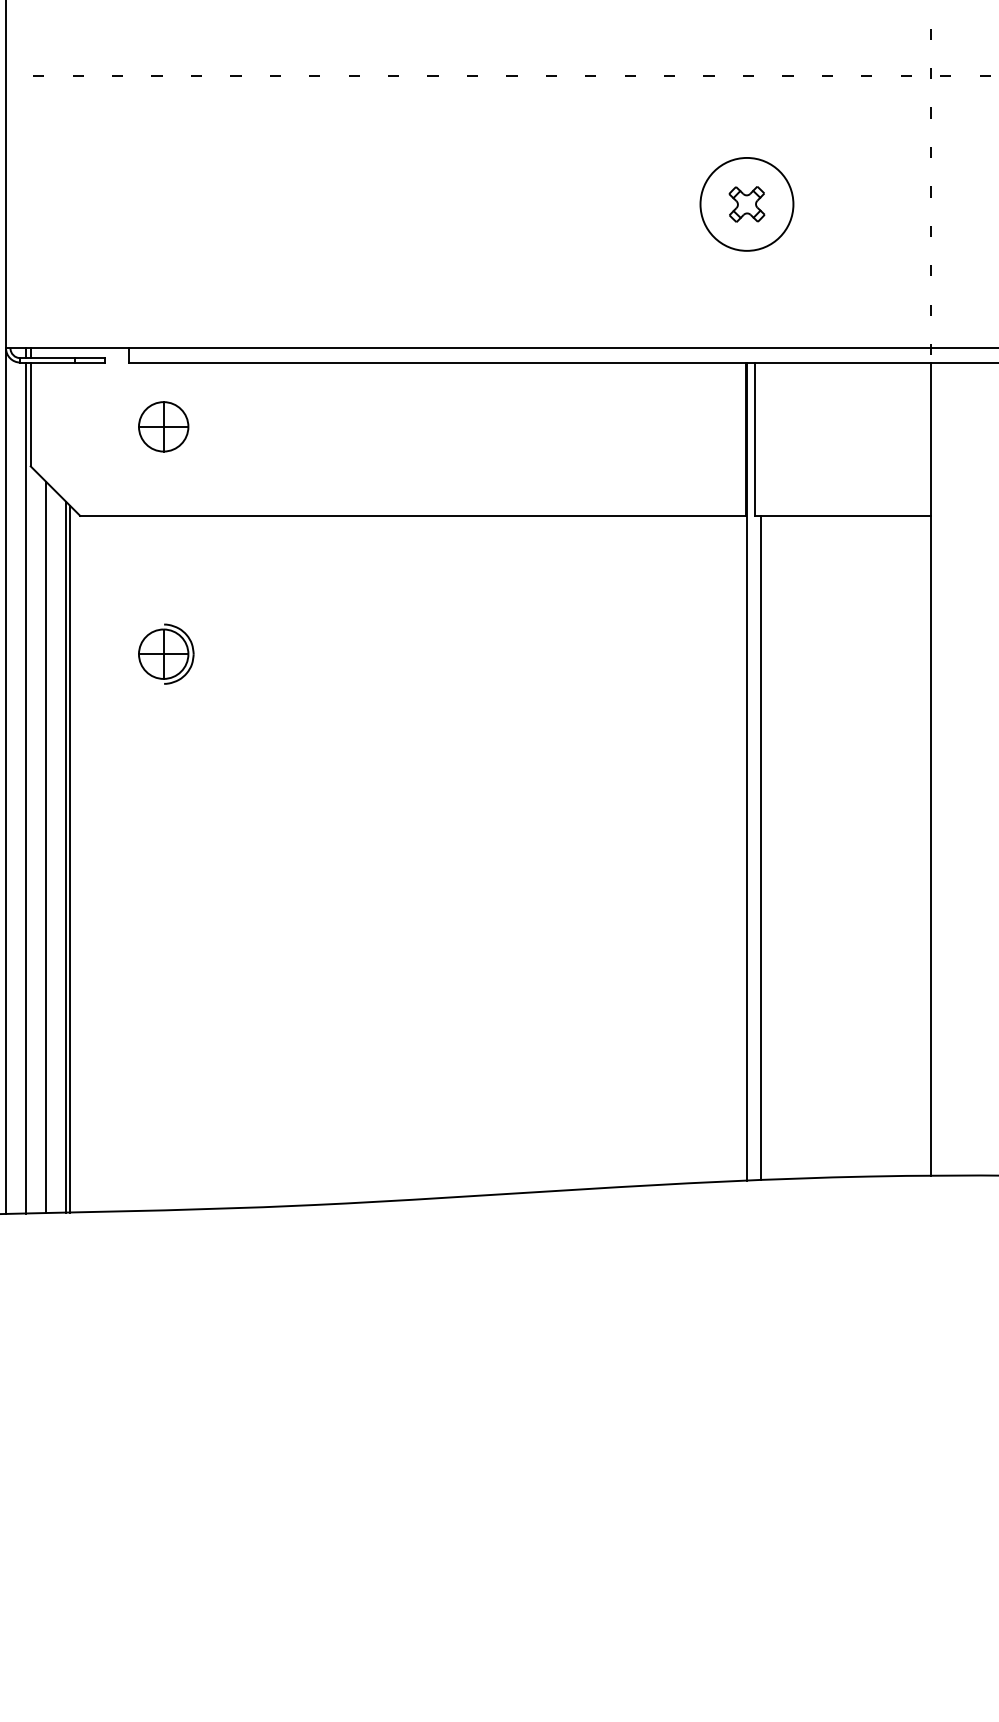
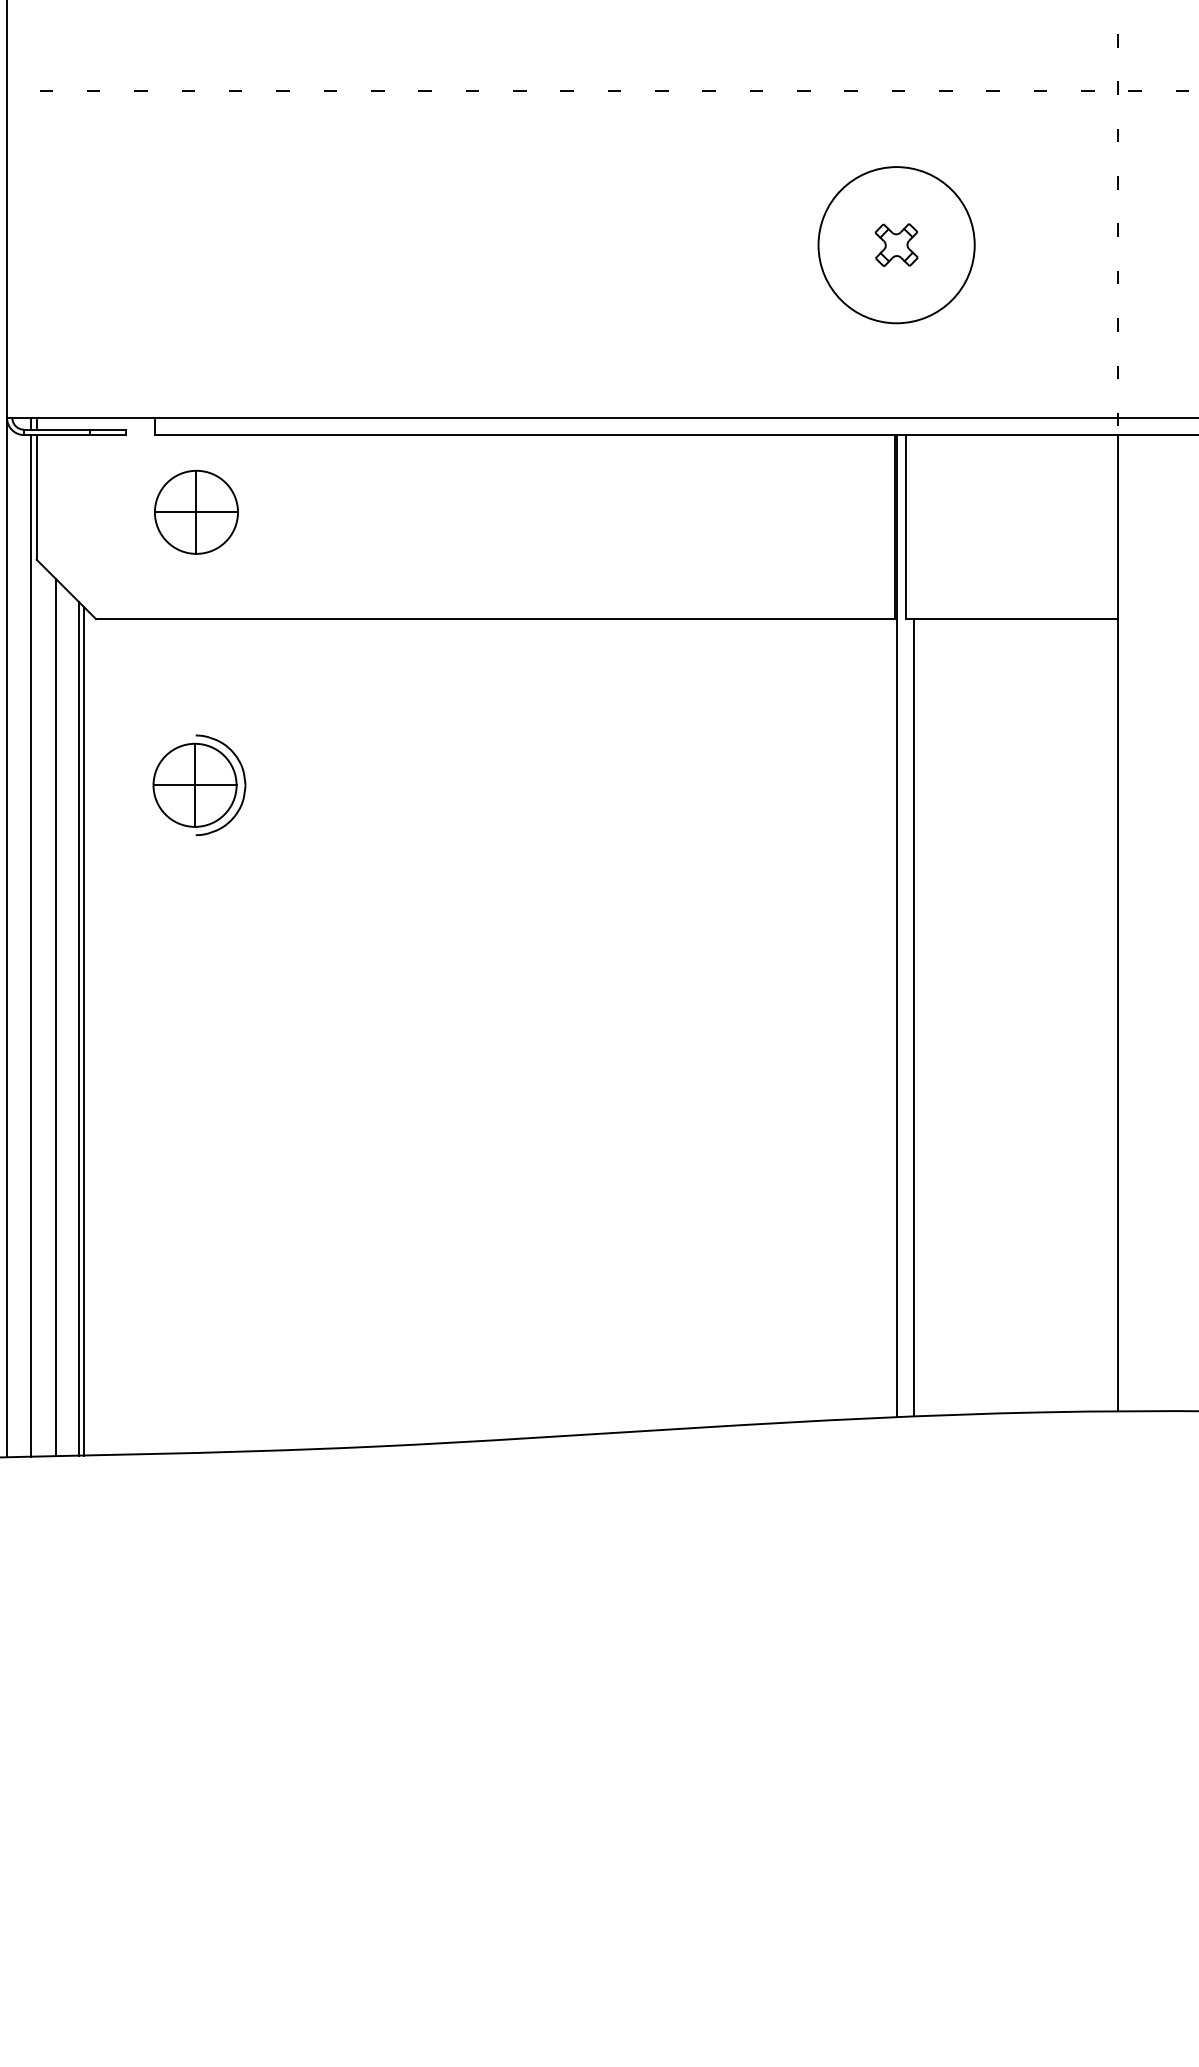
circle: (746, 203) -> (896, 244), size x1.4
part: (163, 426) -> (195, 511), size x1.4
part: (166, 653) -> (199, 784), size x1.4

